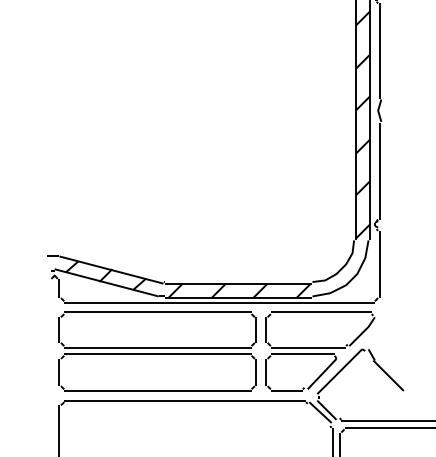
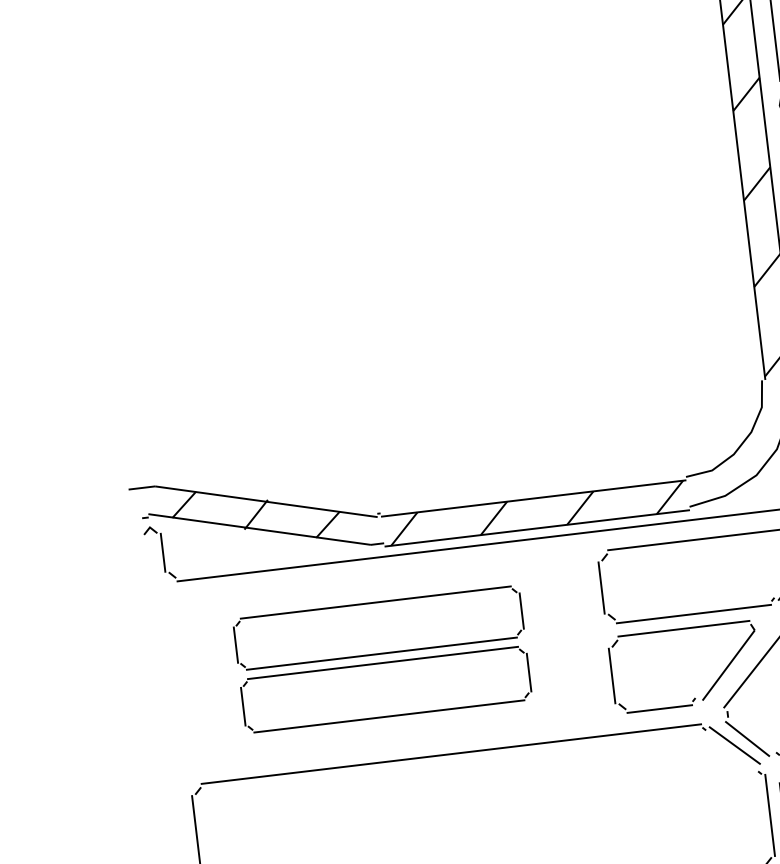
part: (157, 351) -> (381, 659), size x0.7

